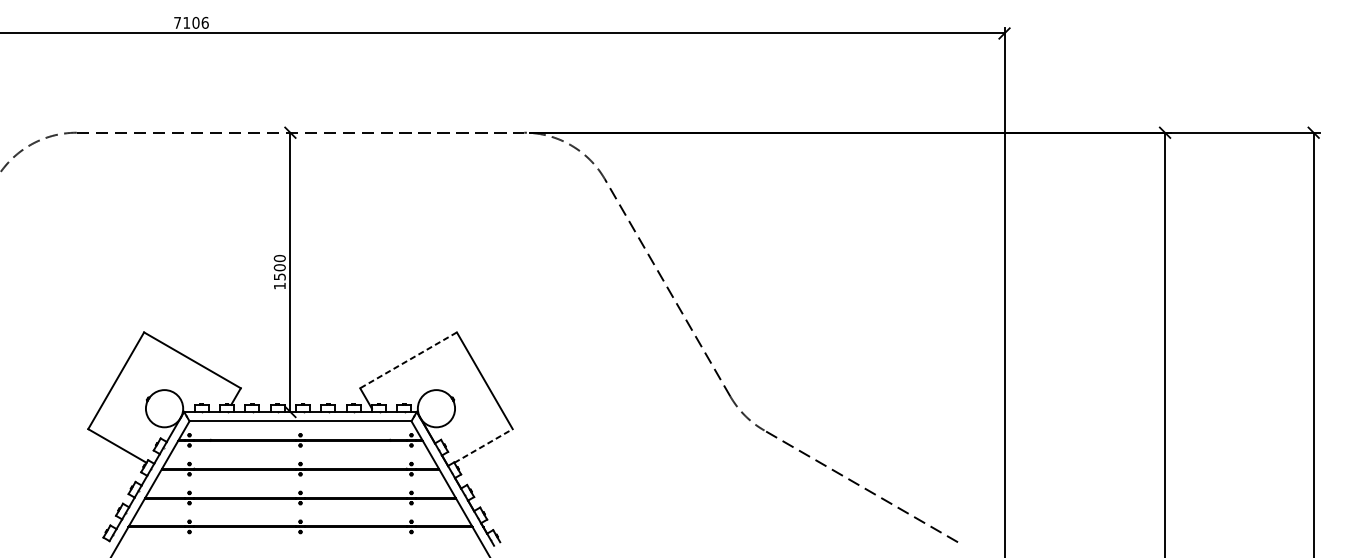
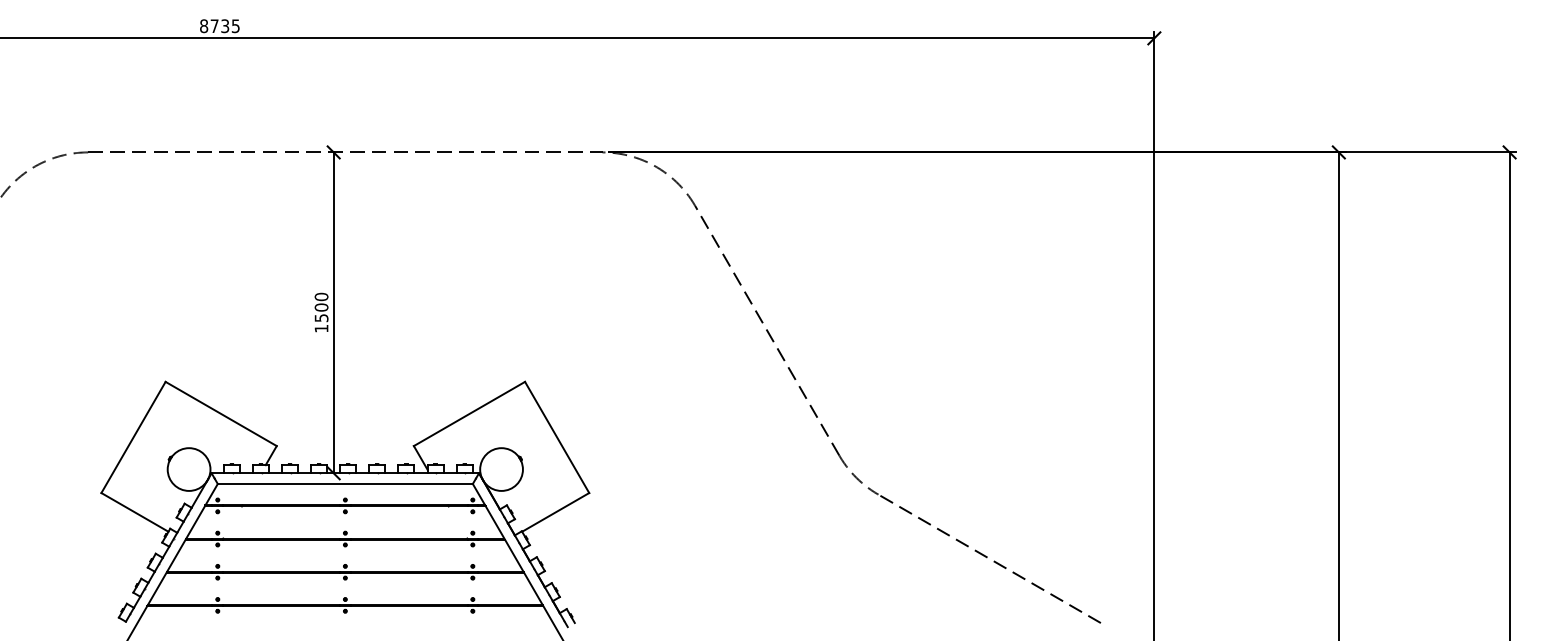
text: (191, 23) -> (220, 26), 7106 -> 8735
line: (408, 360) -> (469, 414), dashed -> solid
line: (483, 446) -> (555, 512), dashed -> solid

